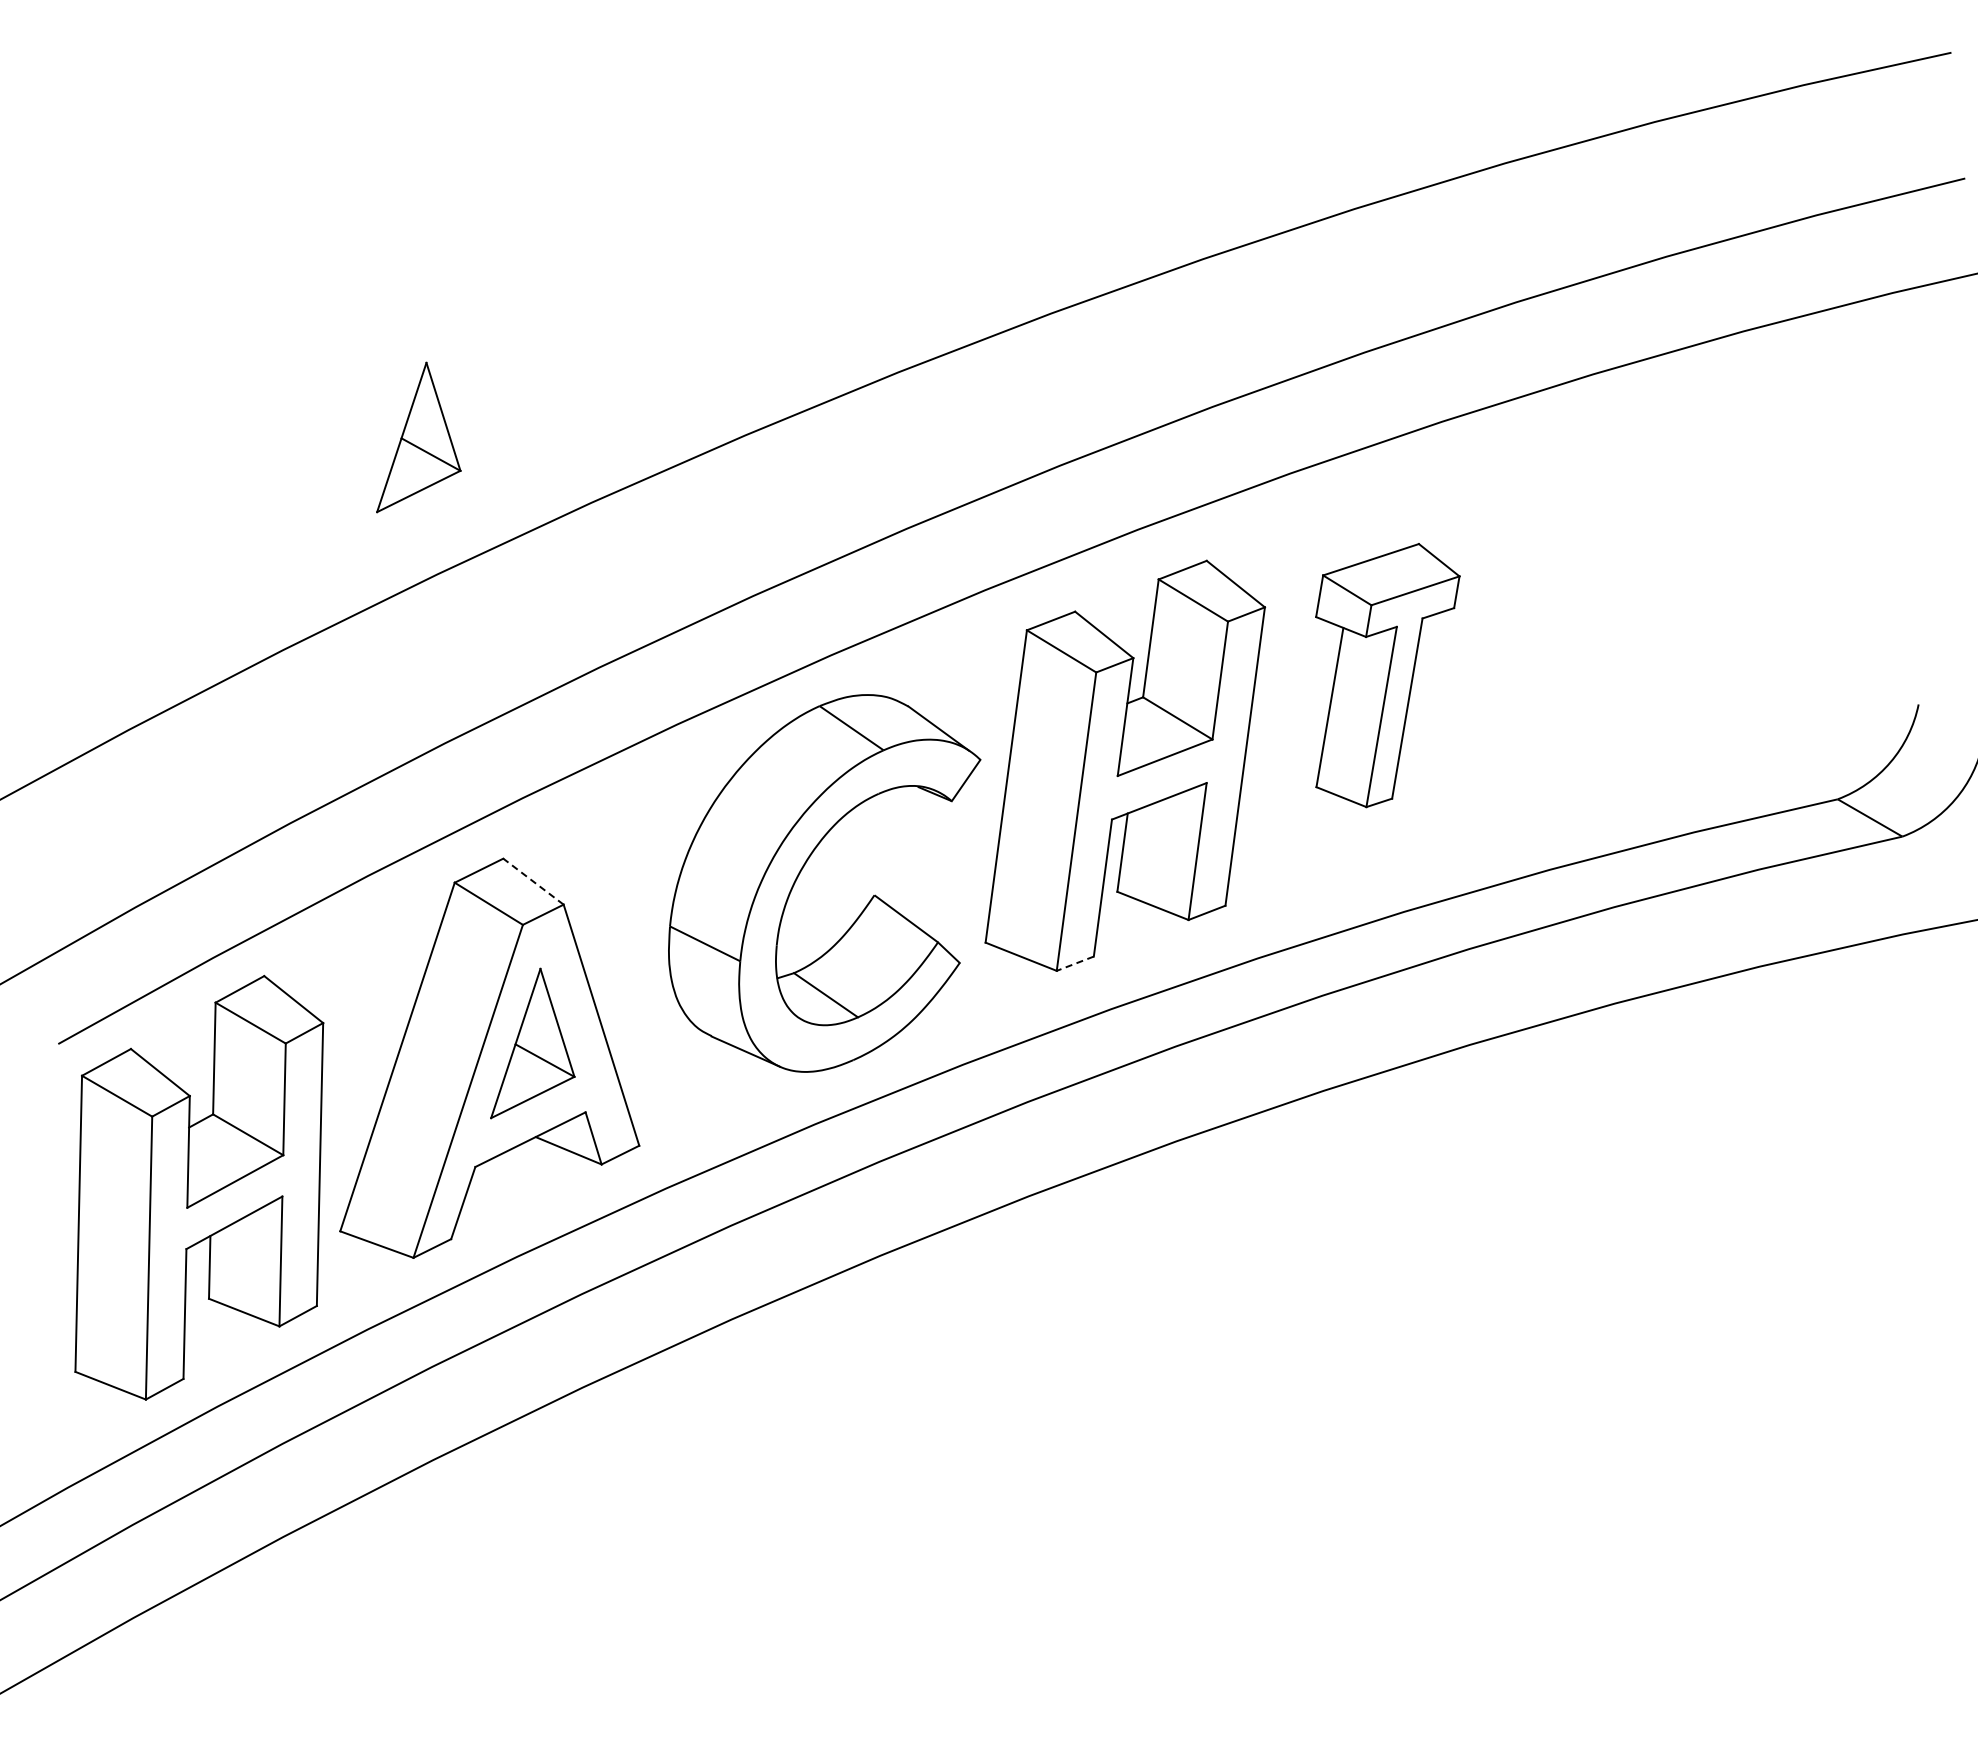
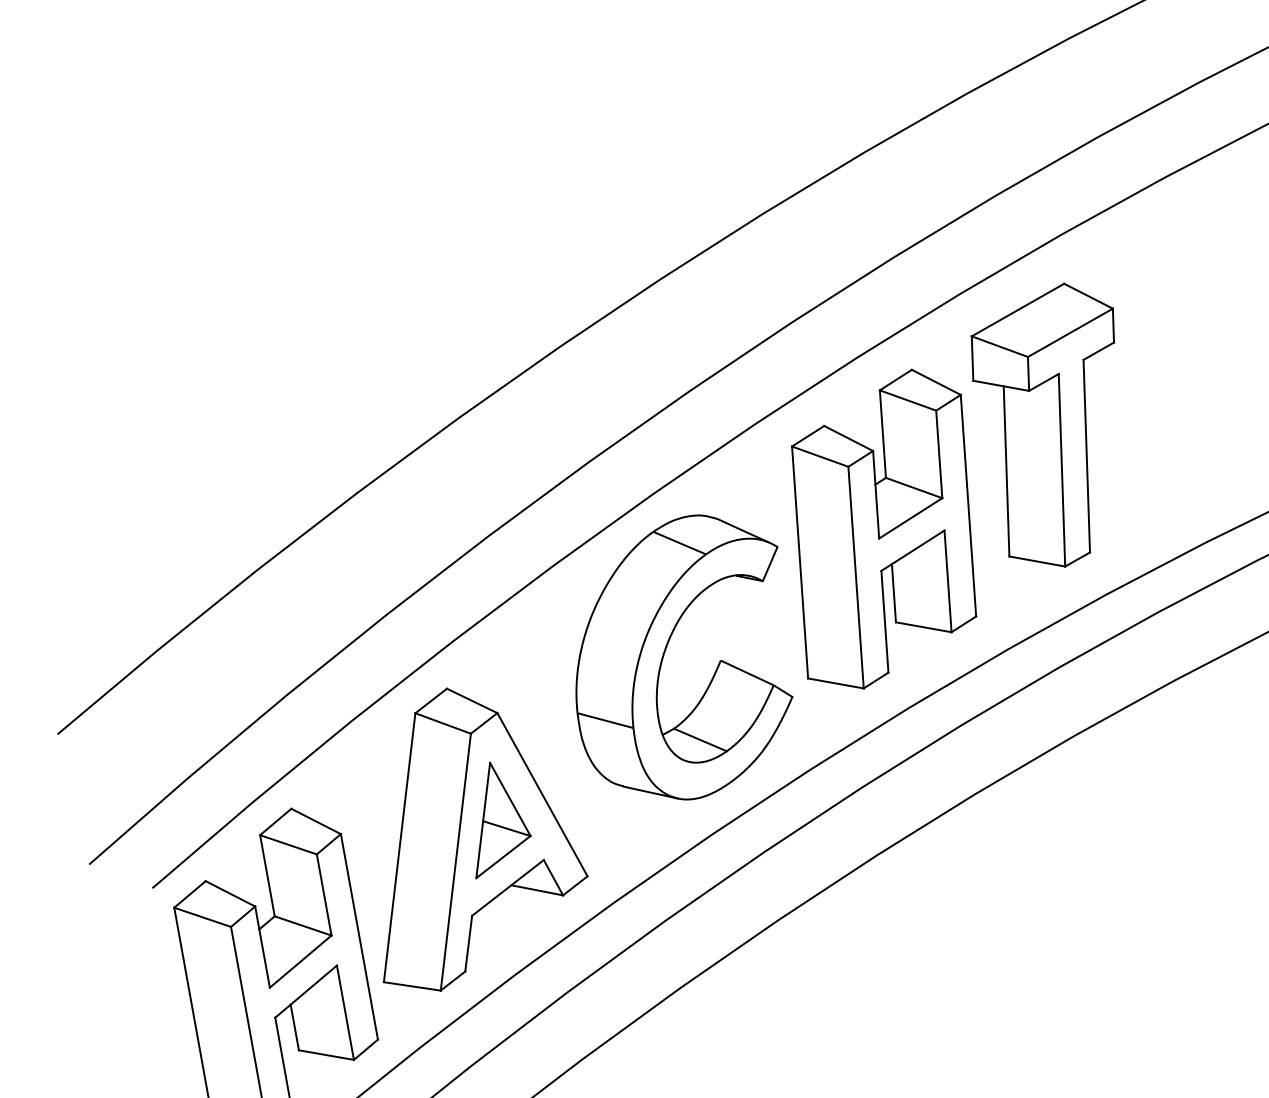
part: (418, 437) -> (323, 396), removed
part: (1387, 675) -> (1059, 426), size x1.43
line: (533, 881) -> (472, 700), dashed -> solid
line: (1075, 963) -> (876, 680), dashed -> solid

